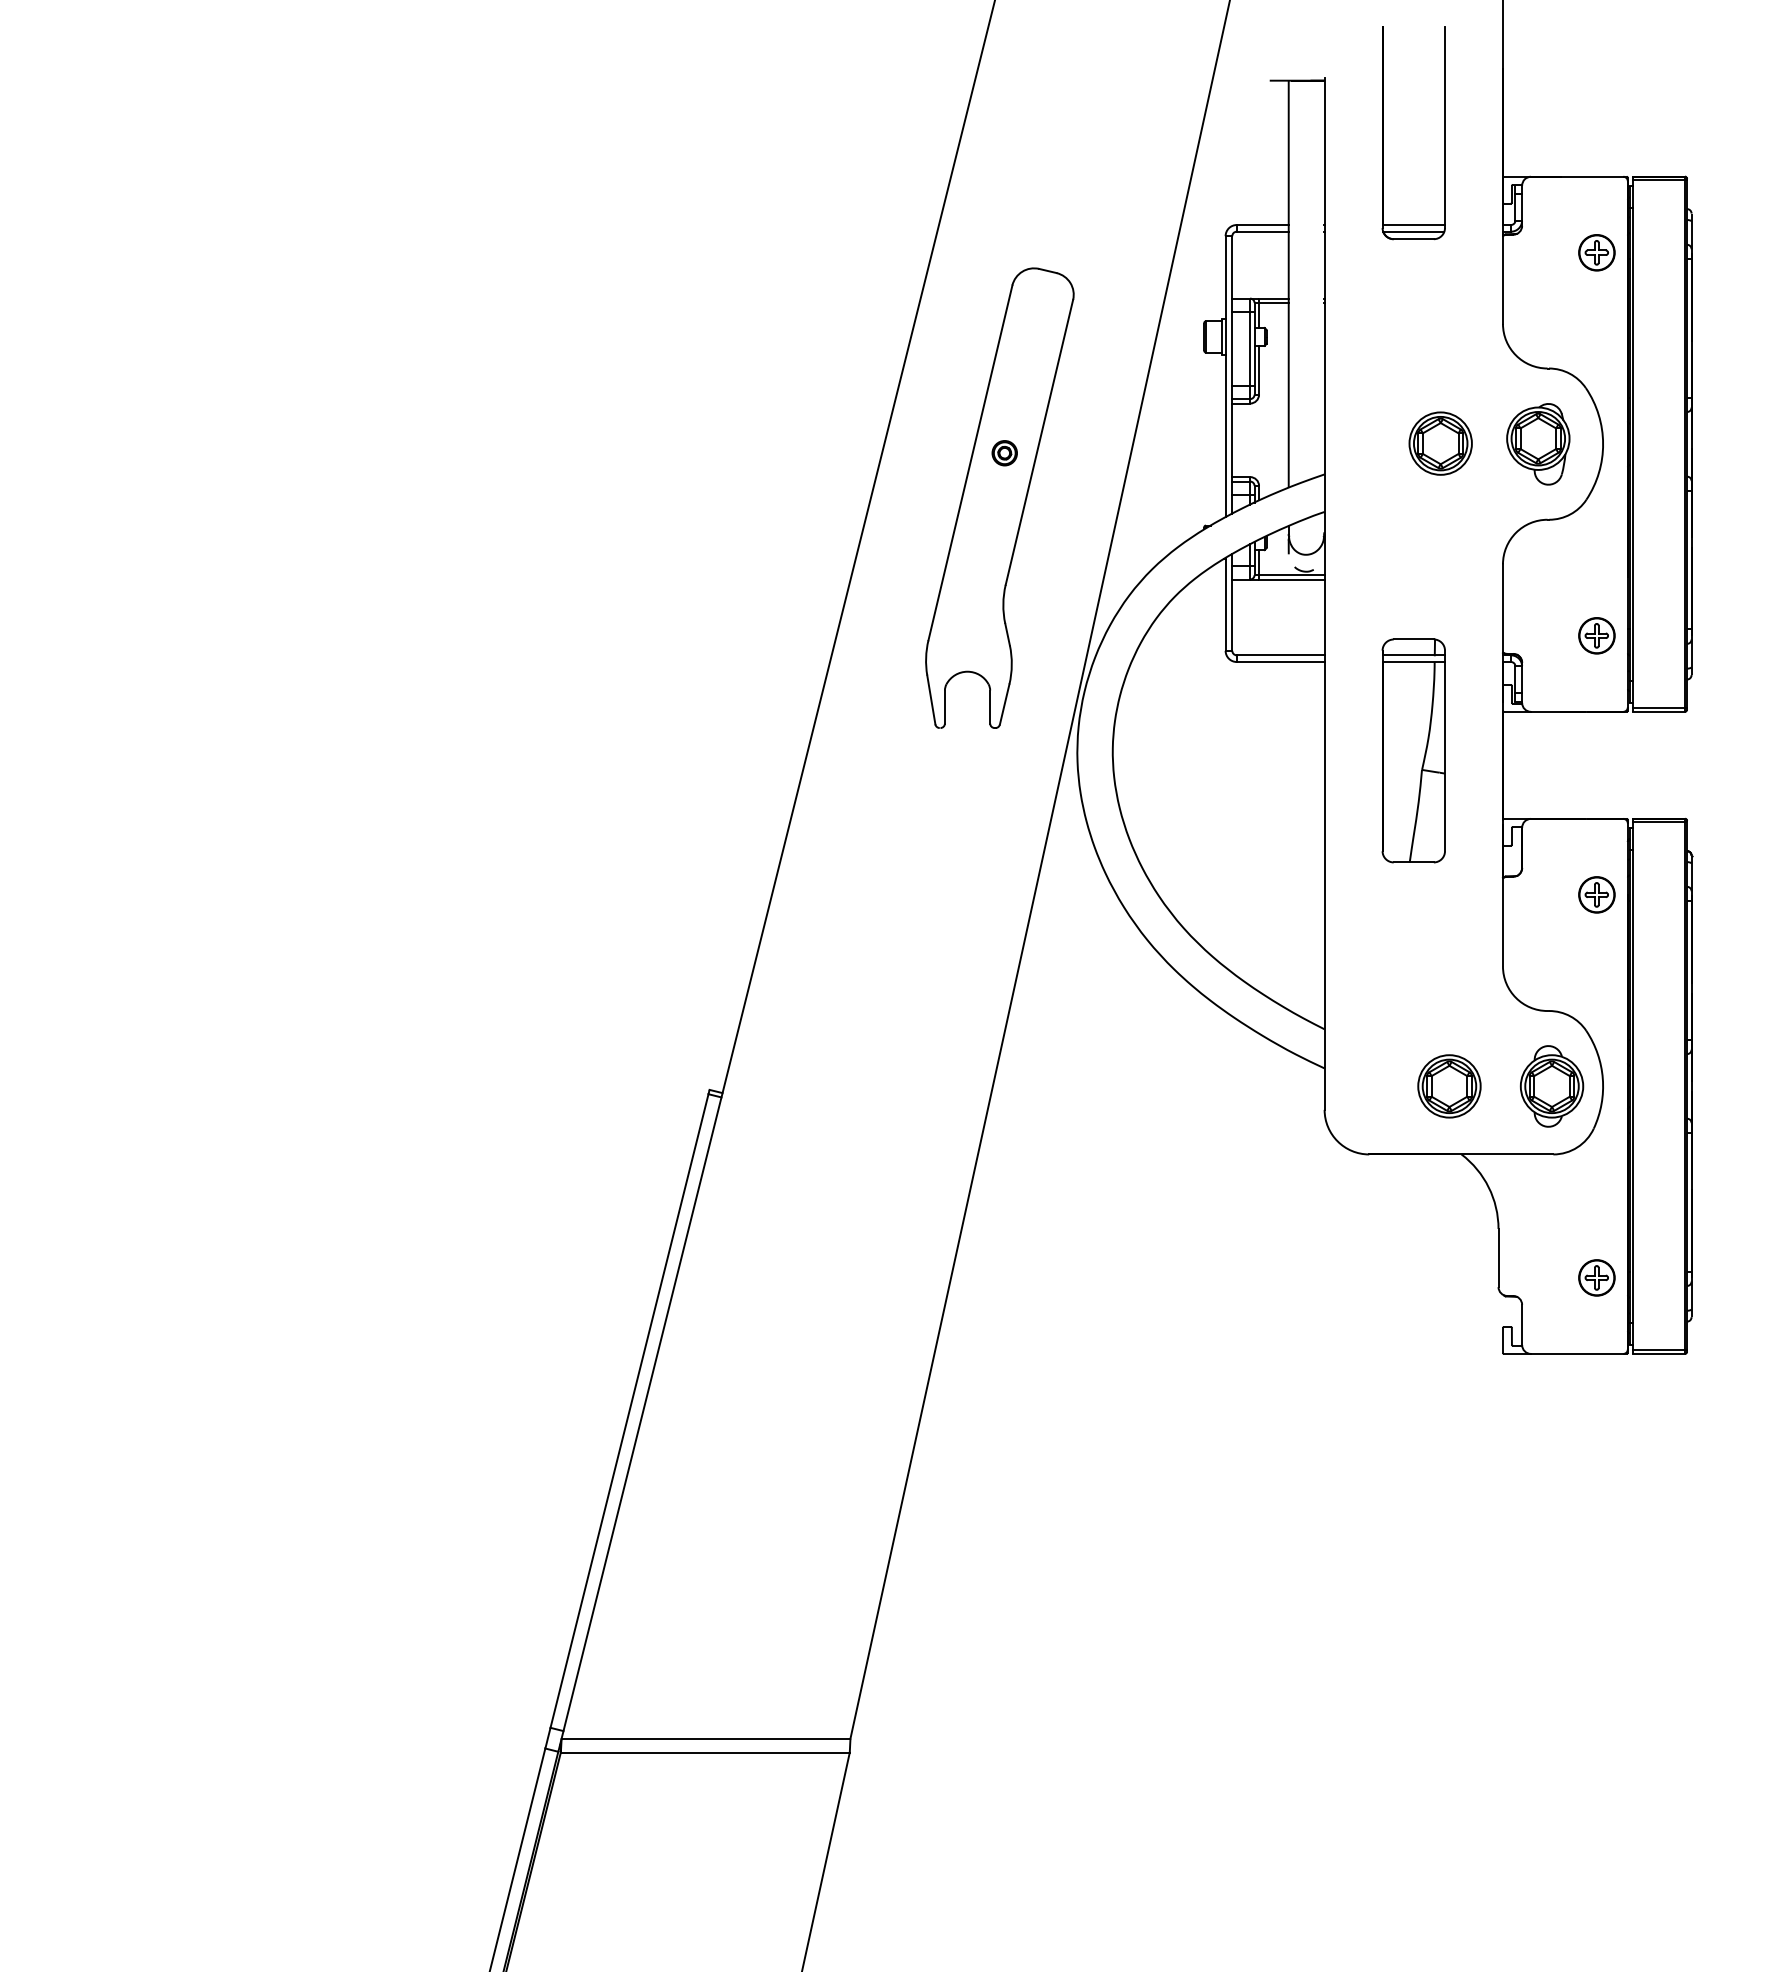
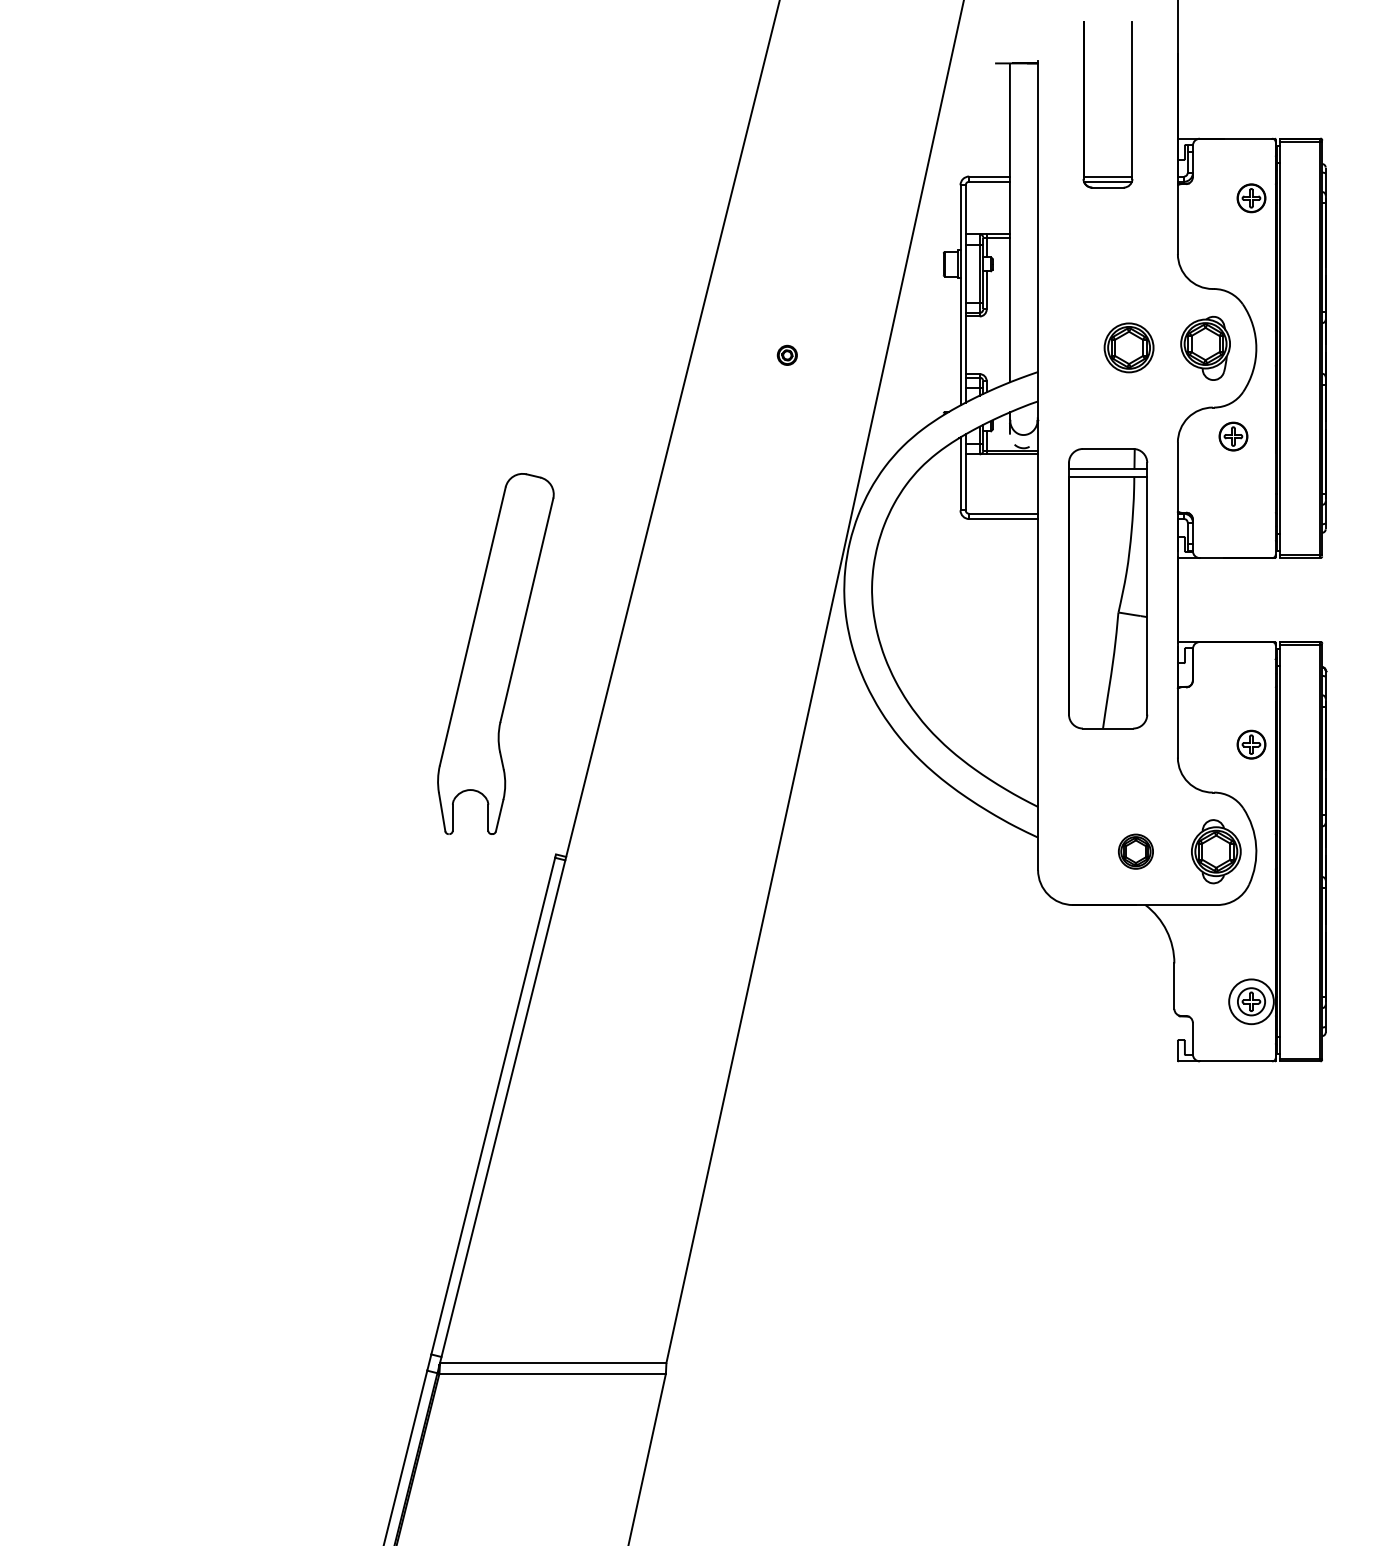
part: (999, 497) -> (495, 653), moved
part: (1596, 635) -> (1233, 436), moved
part: (1413, 750) -> (1107, 588), size x1.6
part: (1596, 894) -> (1251, 744), moved
part: (1449, 1086) -> (1135, 851), size x0.7
circle: (1596, 1277) -> (1251, 1001), size x1.6

